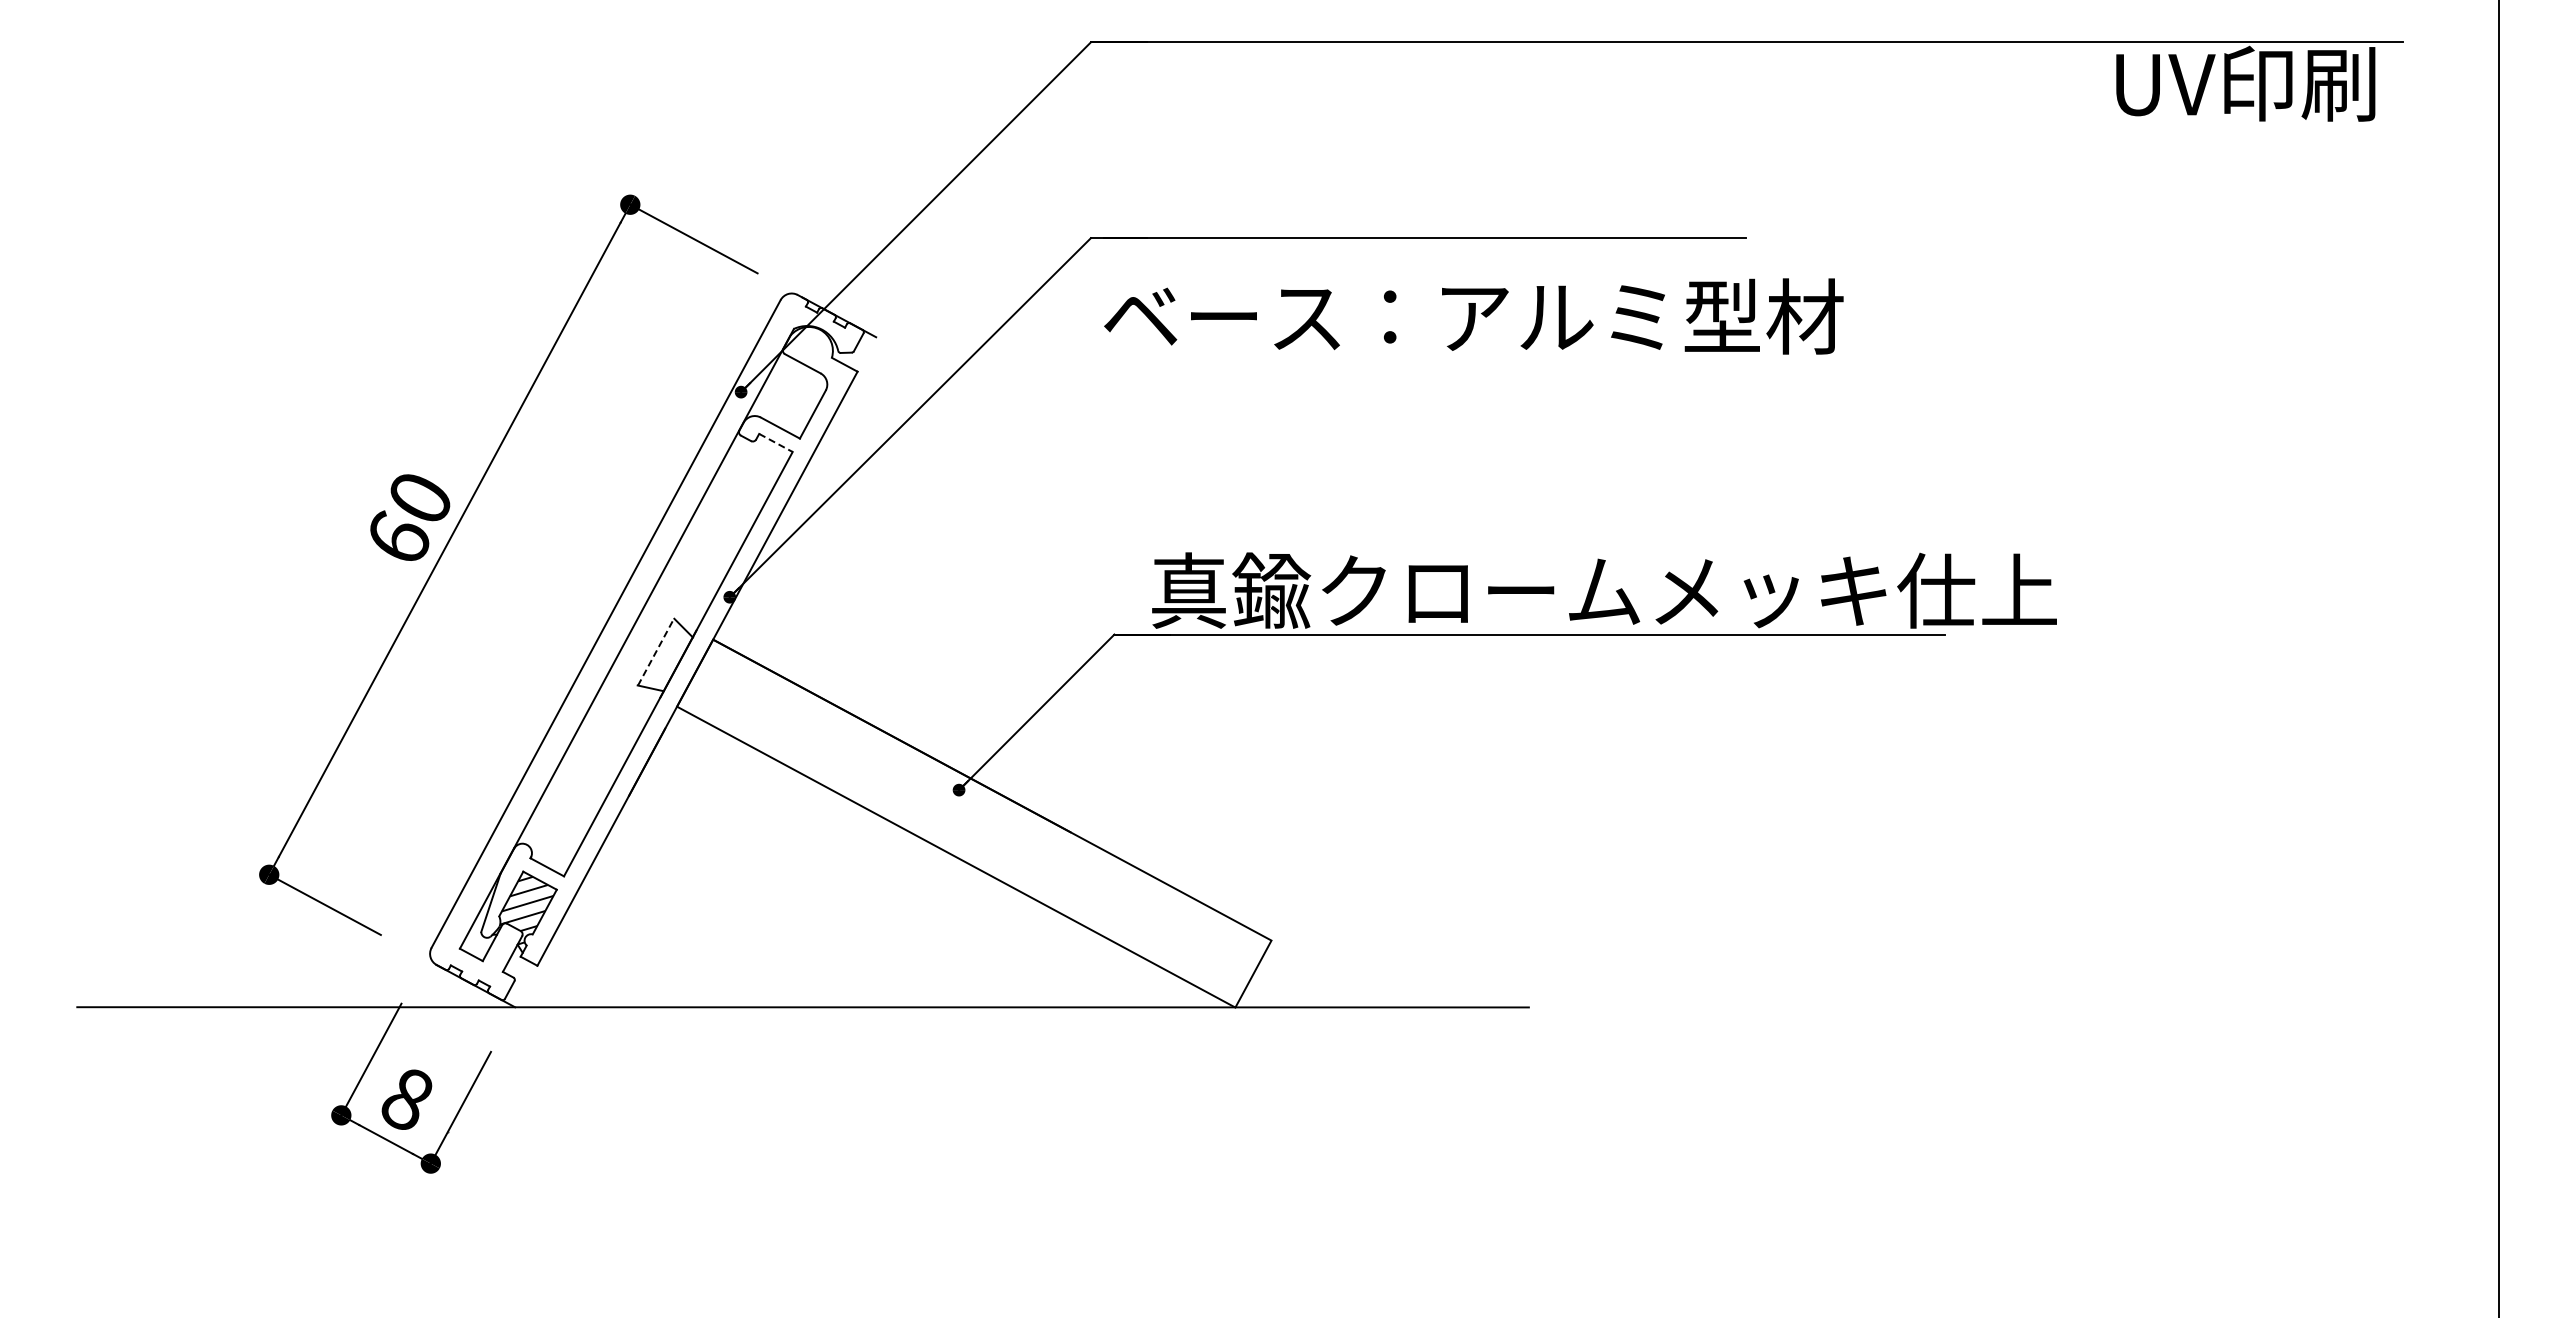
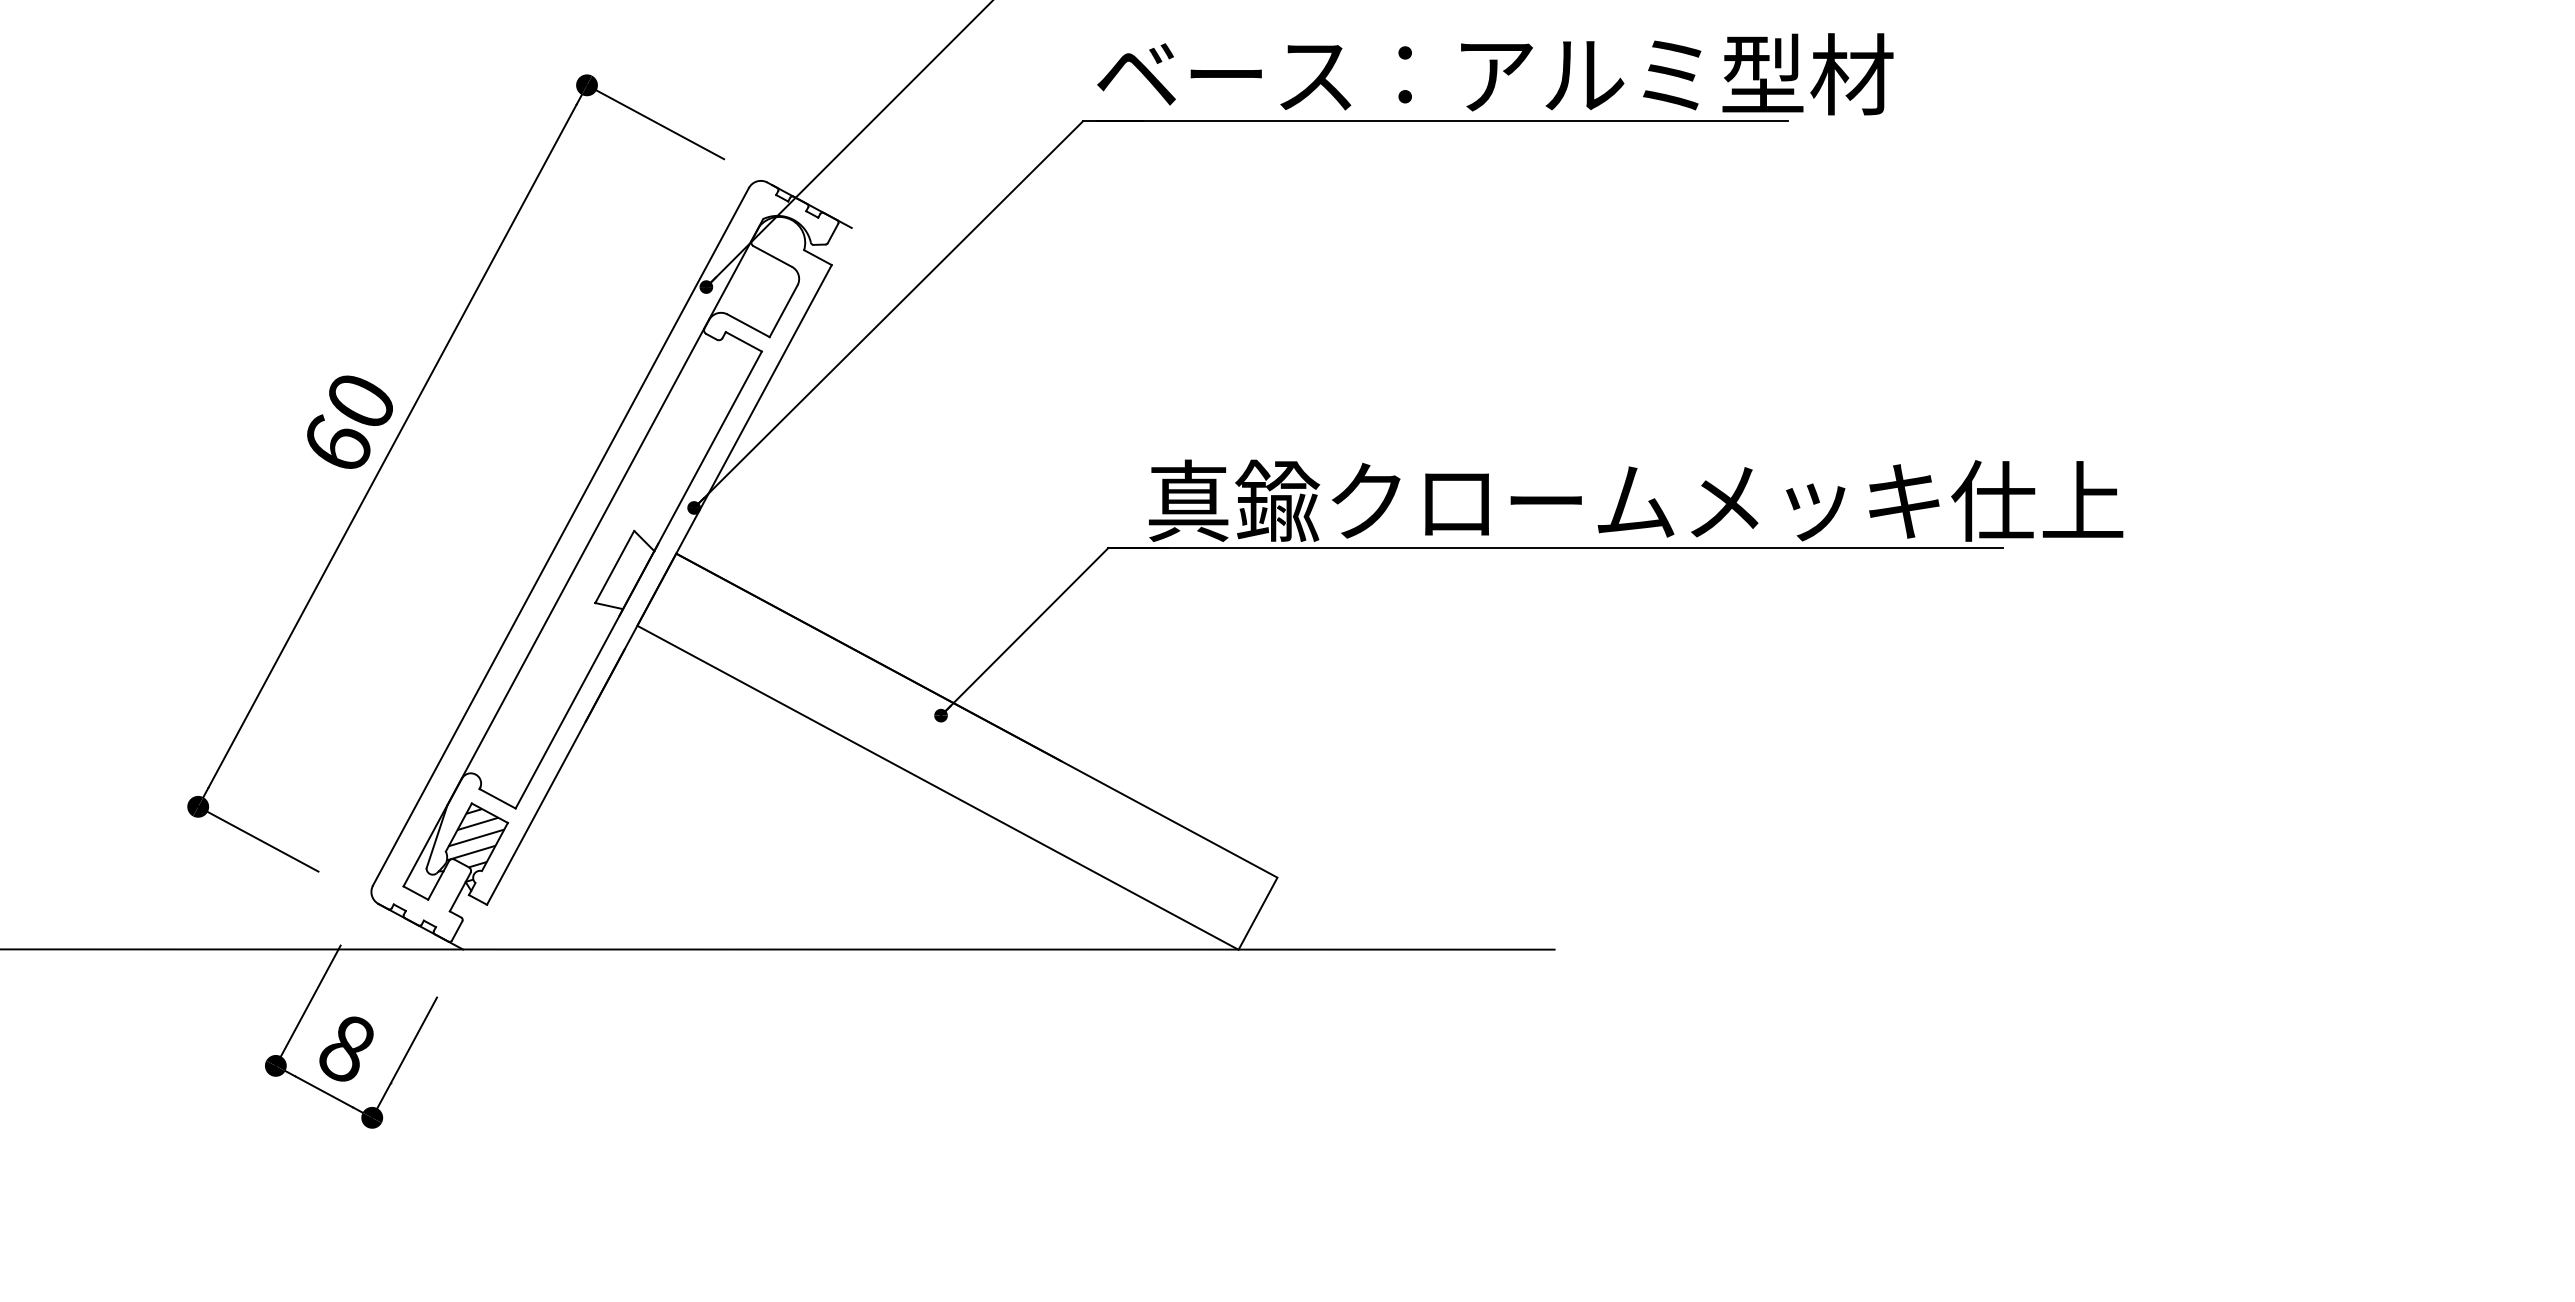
text: (1473, 316) -> (1494, 74), moved
line: (776, 443) -> (744, 342), dashed -> solid
line: (656, 651) -> (615, 566), dashed -> solid

